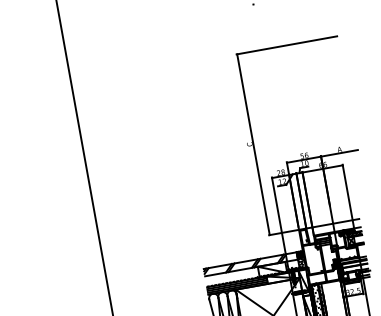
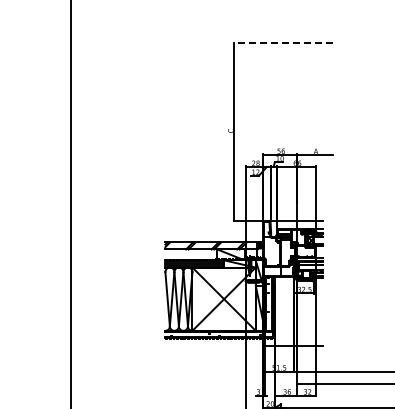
line: (286, 45) -> (283, 42), solid -> dashed

